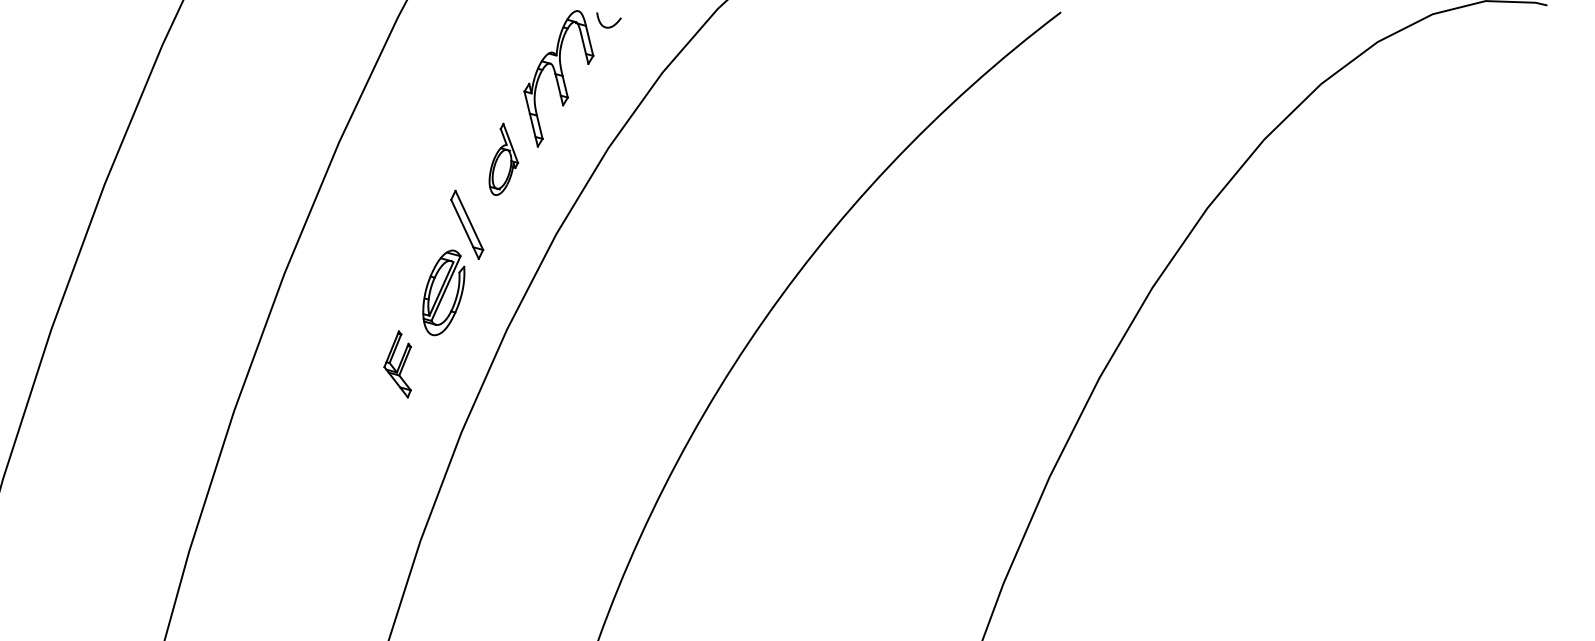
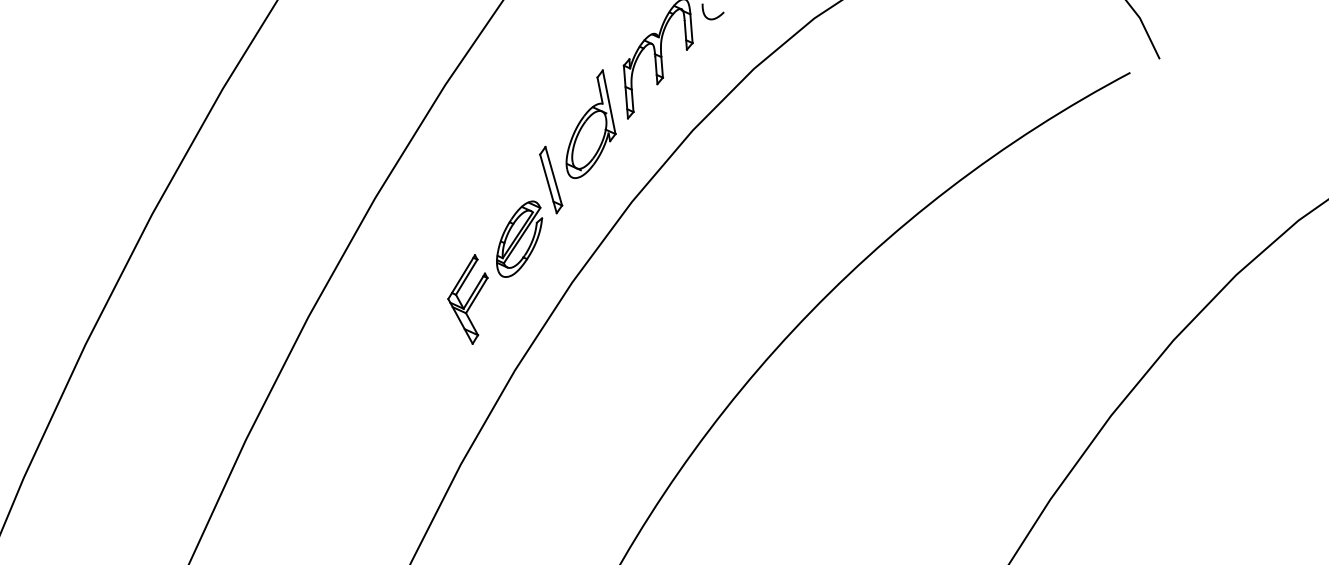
part: (503, 159) -> (594, 125), size x1.67
part: (397, 364) -> (466, 298), size x1.43

